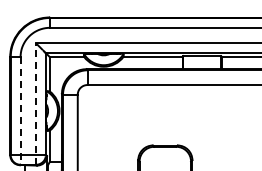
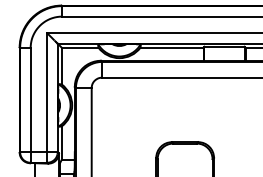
line: (36, 104) -> (47, 98), dashed -> solid
line: (20, 111) -> (30, 105), dashed -> solid

